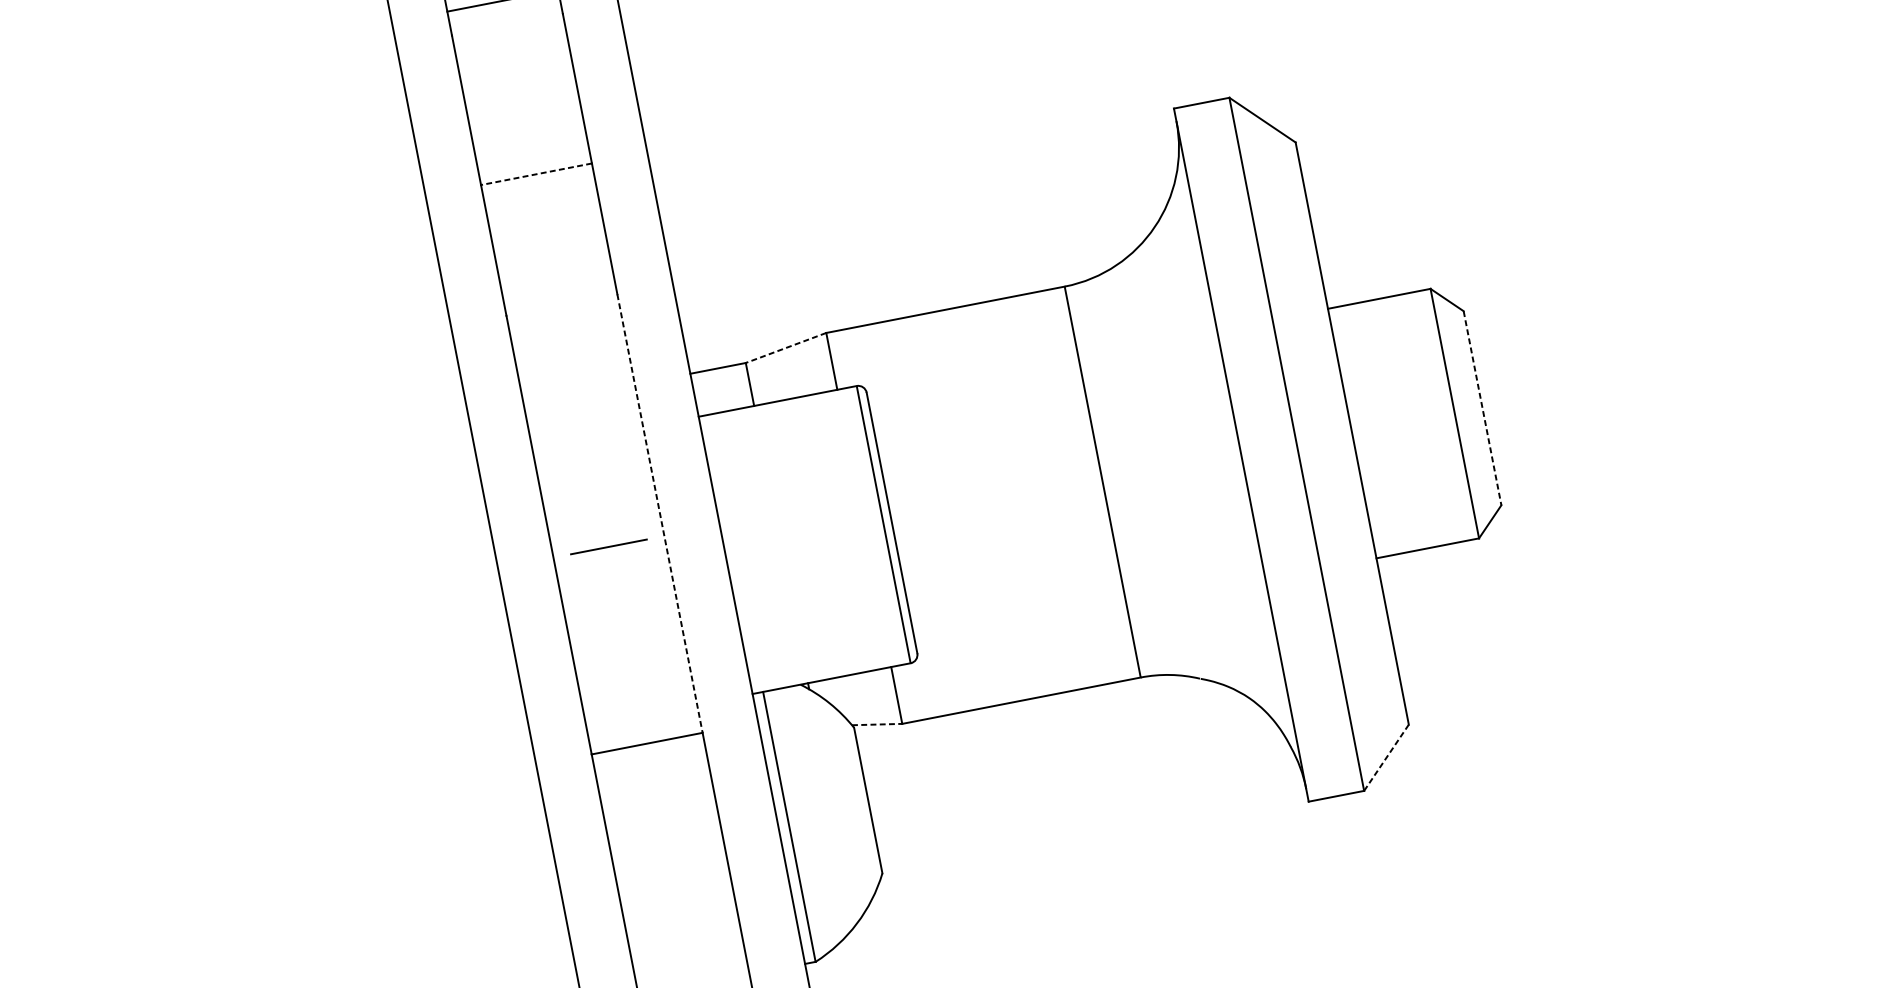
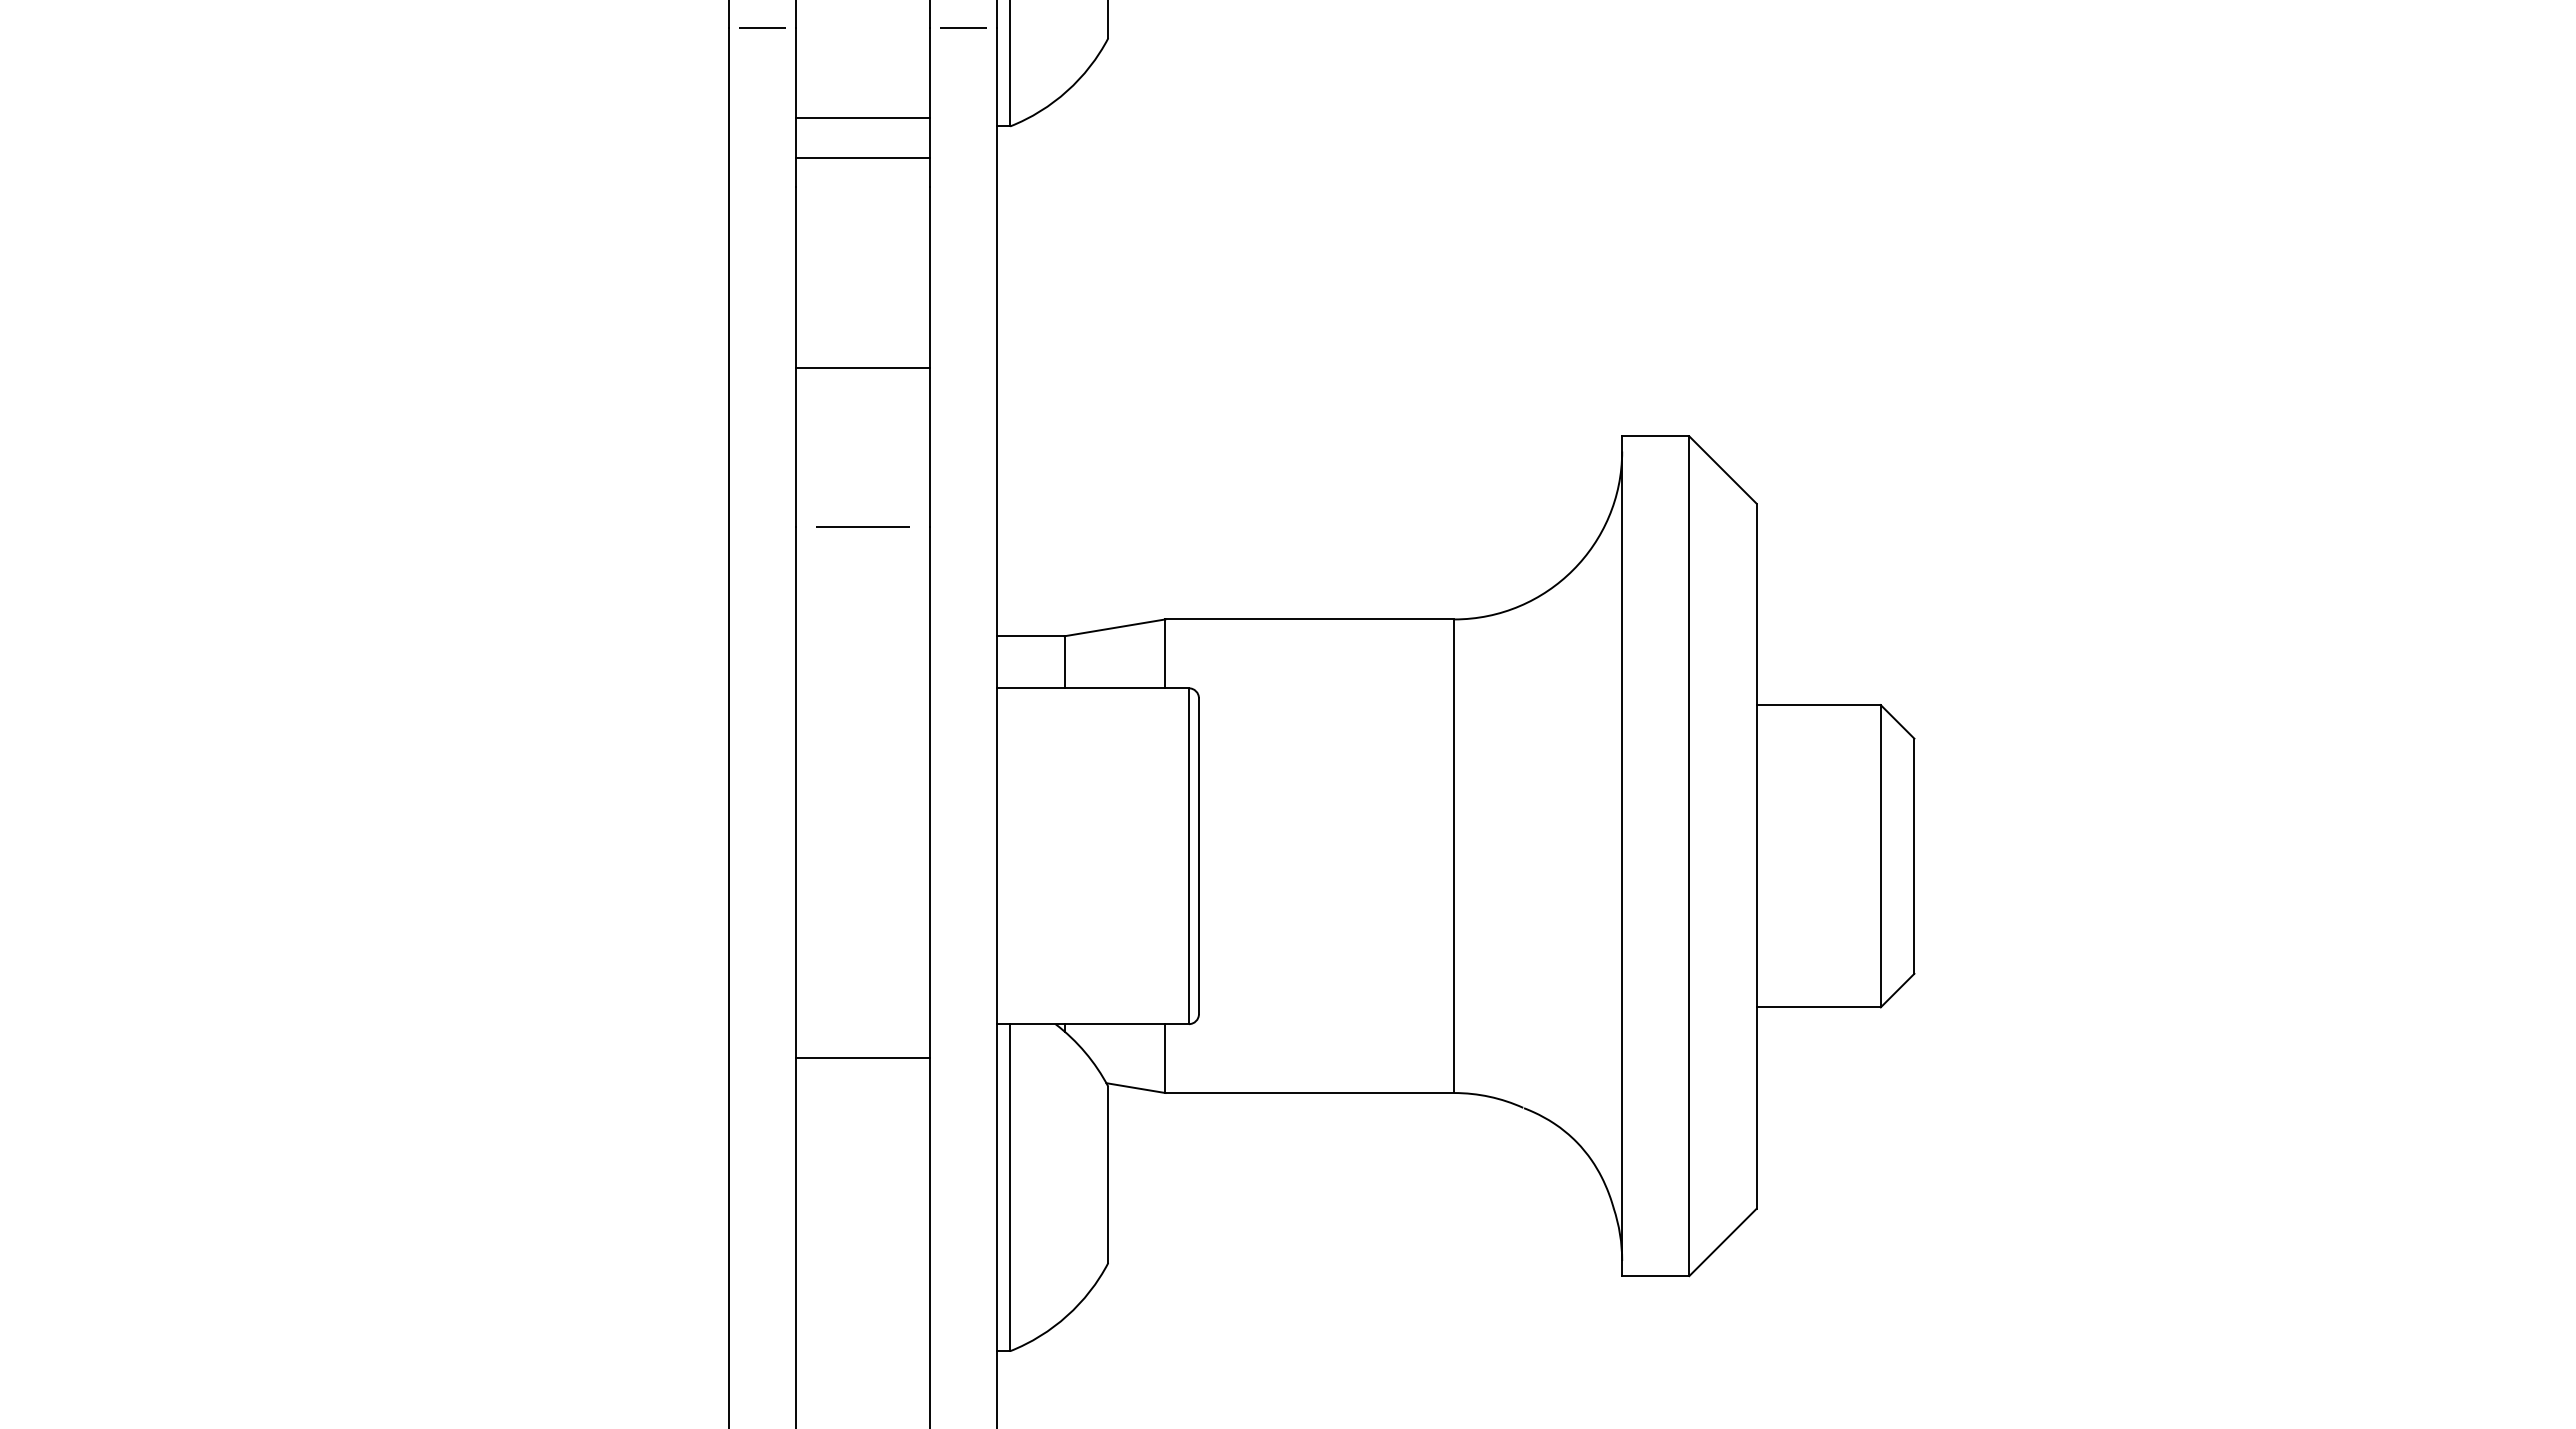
line: (535, 174) -> (862, 368), dashed -> solid
line: (785, 347) -> (1114, 627), dashed -> solid
line: (1482, 408) -> (1914, 856), dashed -> solid
line: (660, 513) -> (930, 792), dashed -> solid
line: (608, 546) -> (862, 526), moved
line: (876, 724) -> (1135, 1088), dashed -> solid
line: (1386, 757) -> (1723, 1242), dashed -> solid

